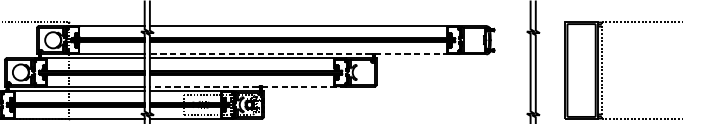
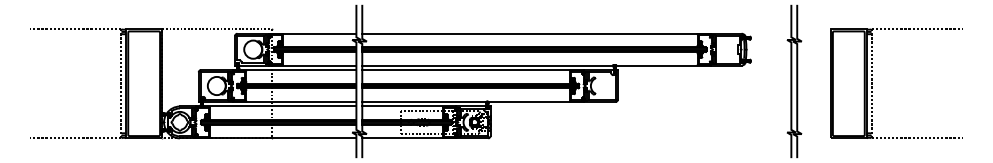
line: (304, 54) -> (536, 65), dashed -> solid
line: (248, 86) -> (473, 101), dashed -> solid

